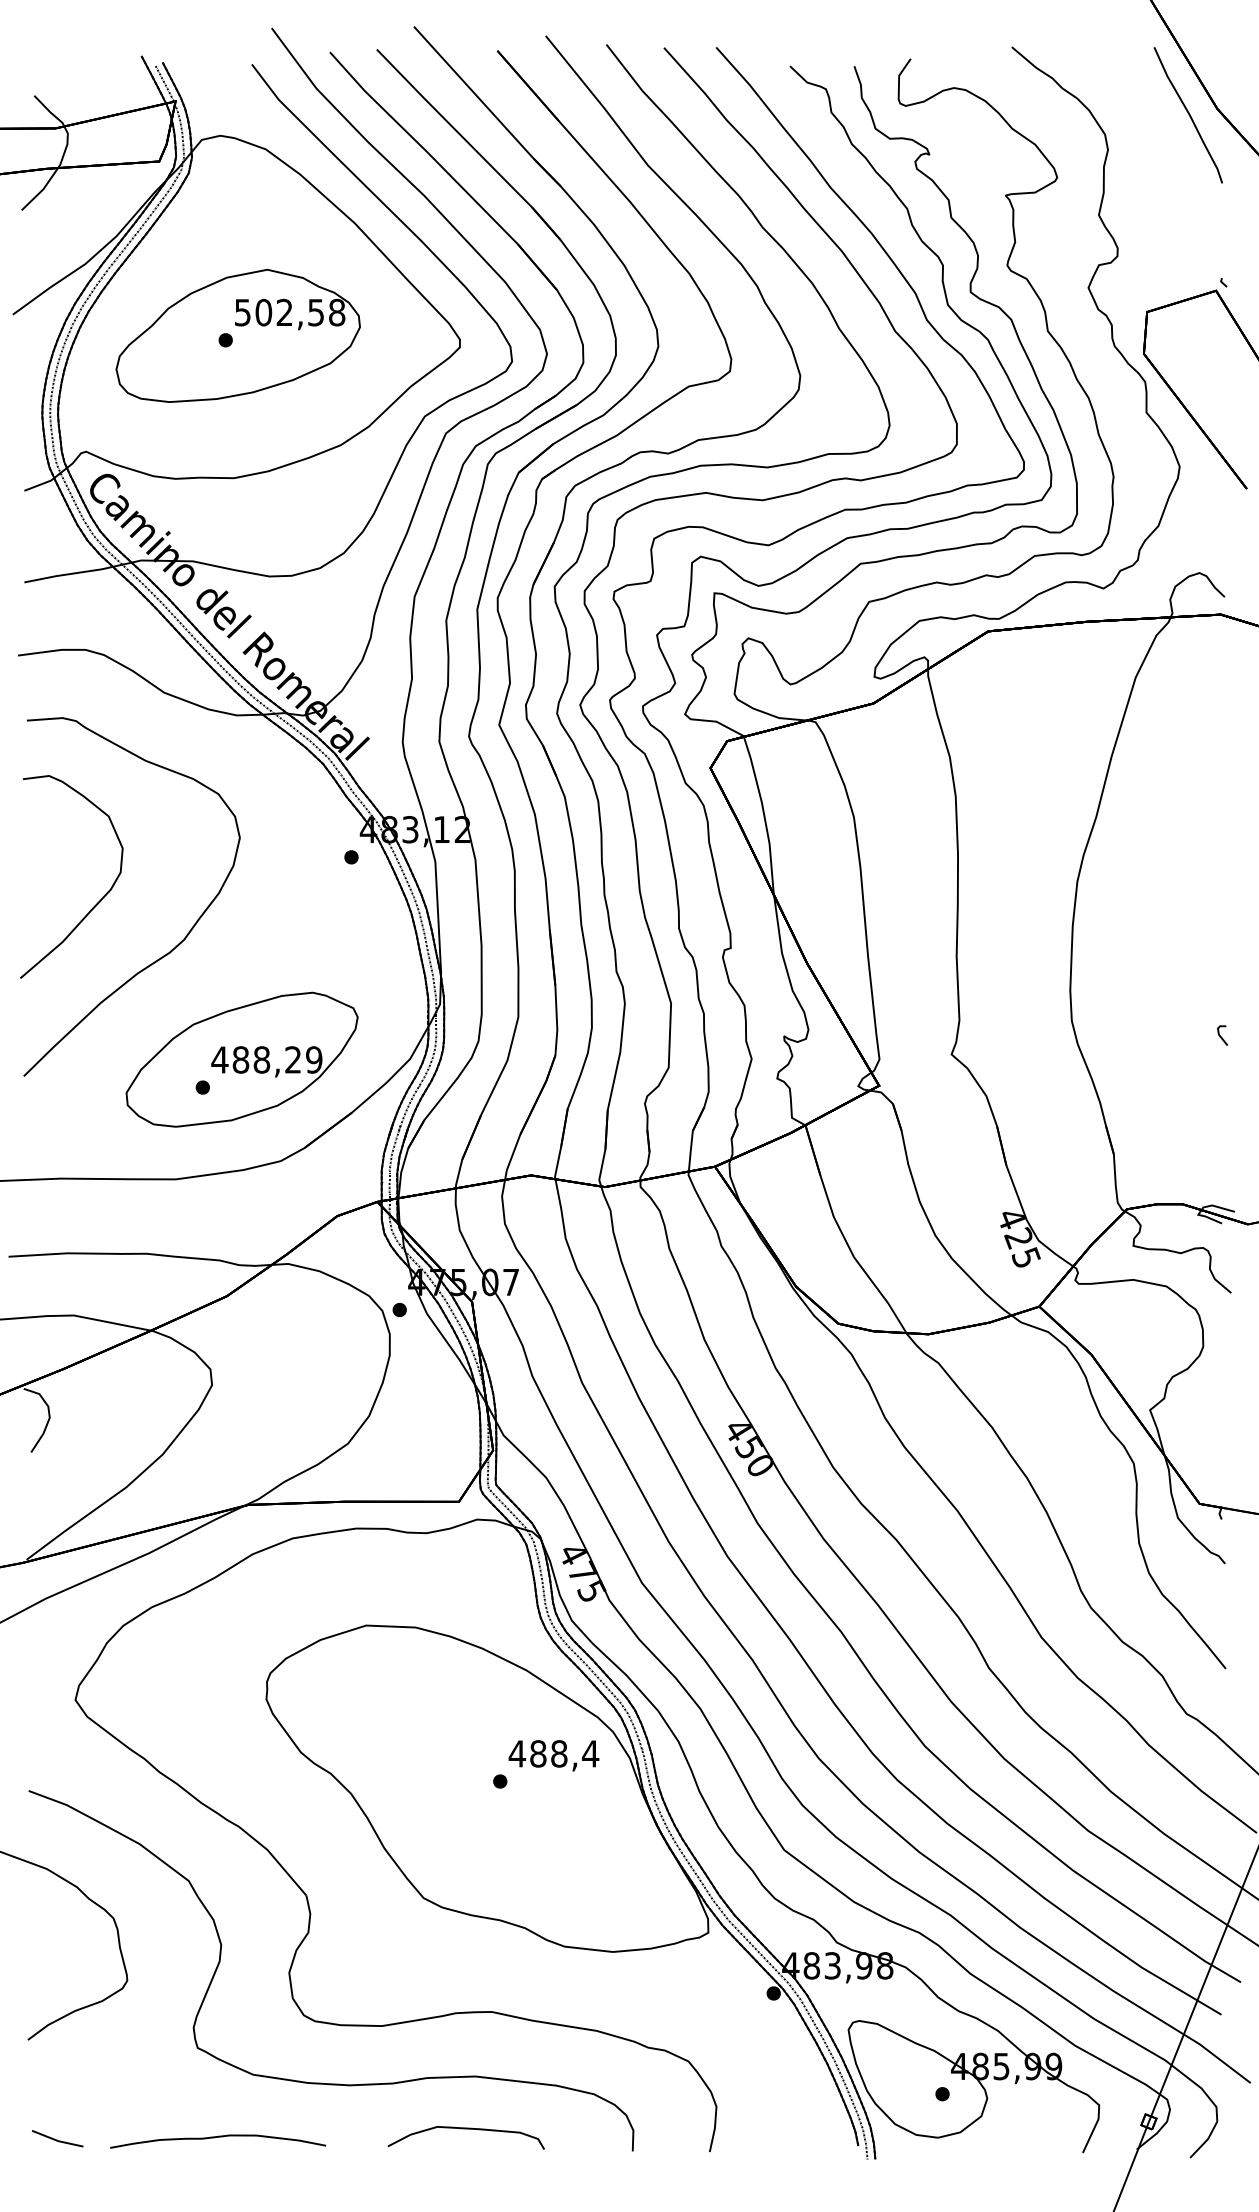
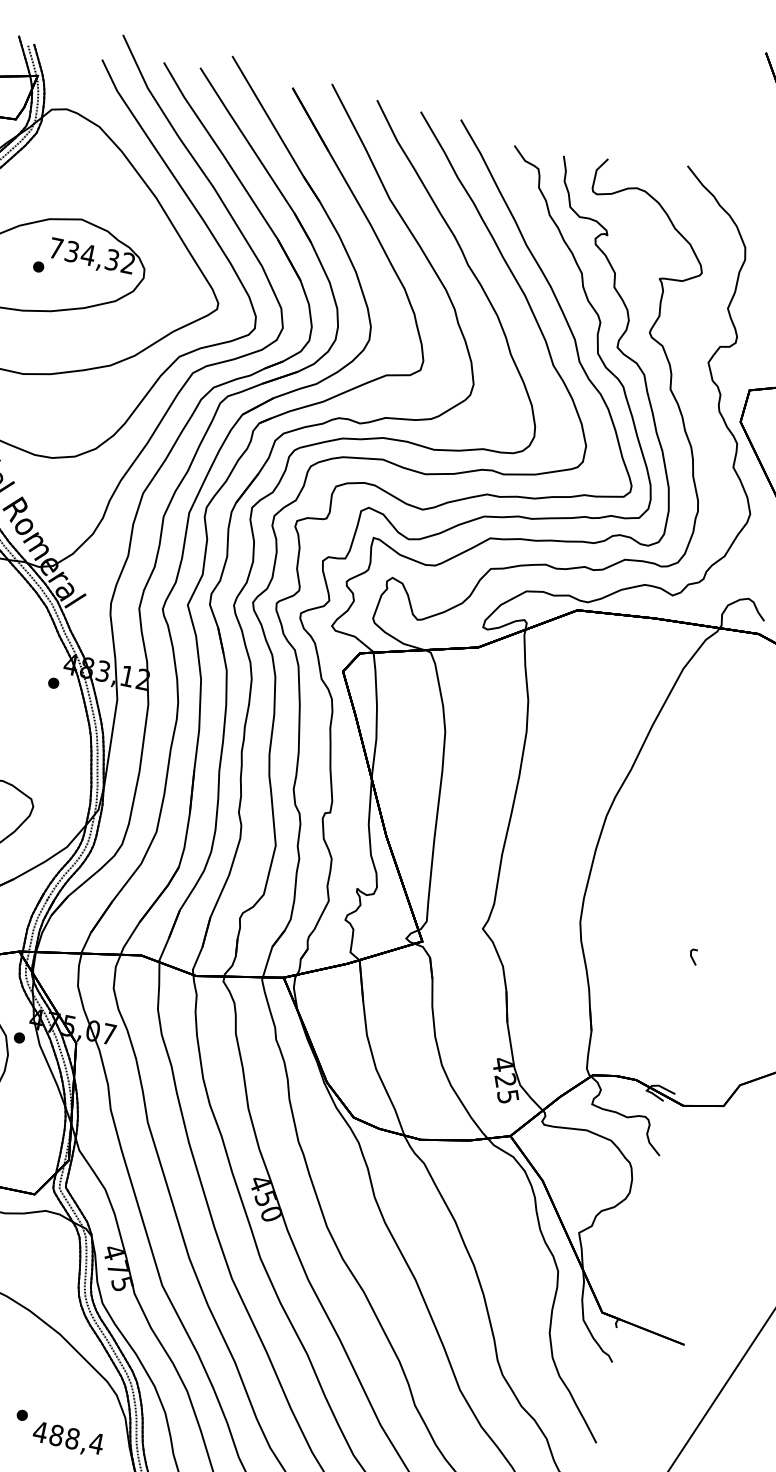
text: (290, 312) -> (92, 255), 502,58 -> 734,32
text: (553, 1755) -> (67, 1439), moved

